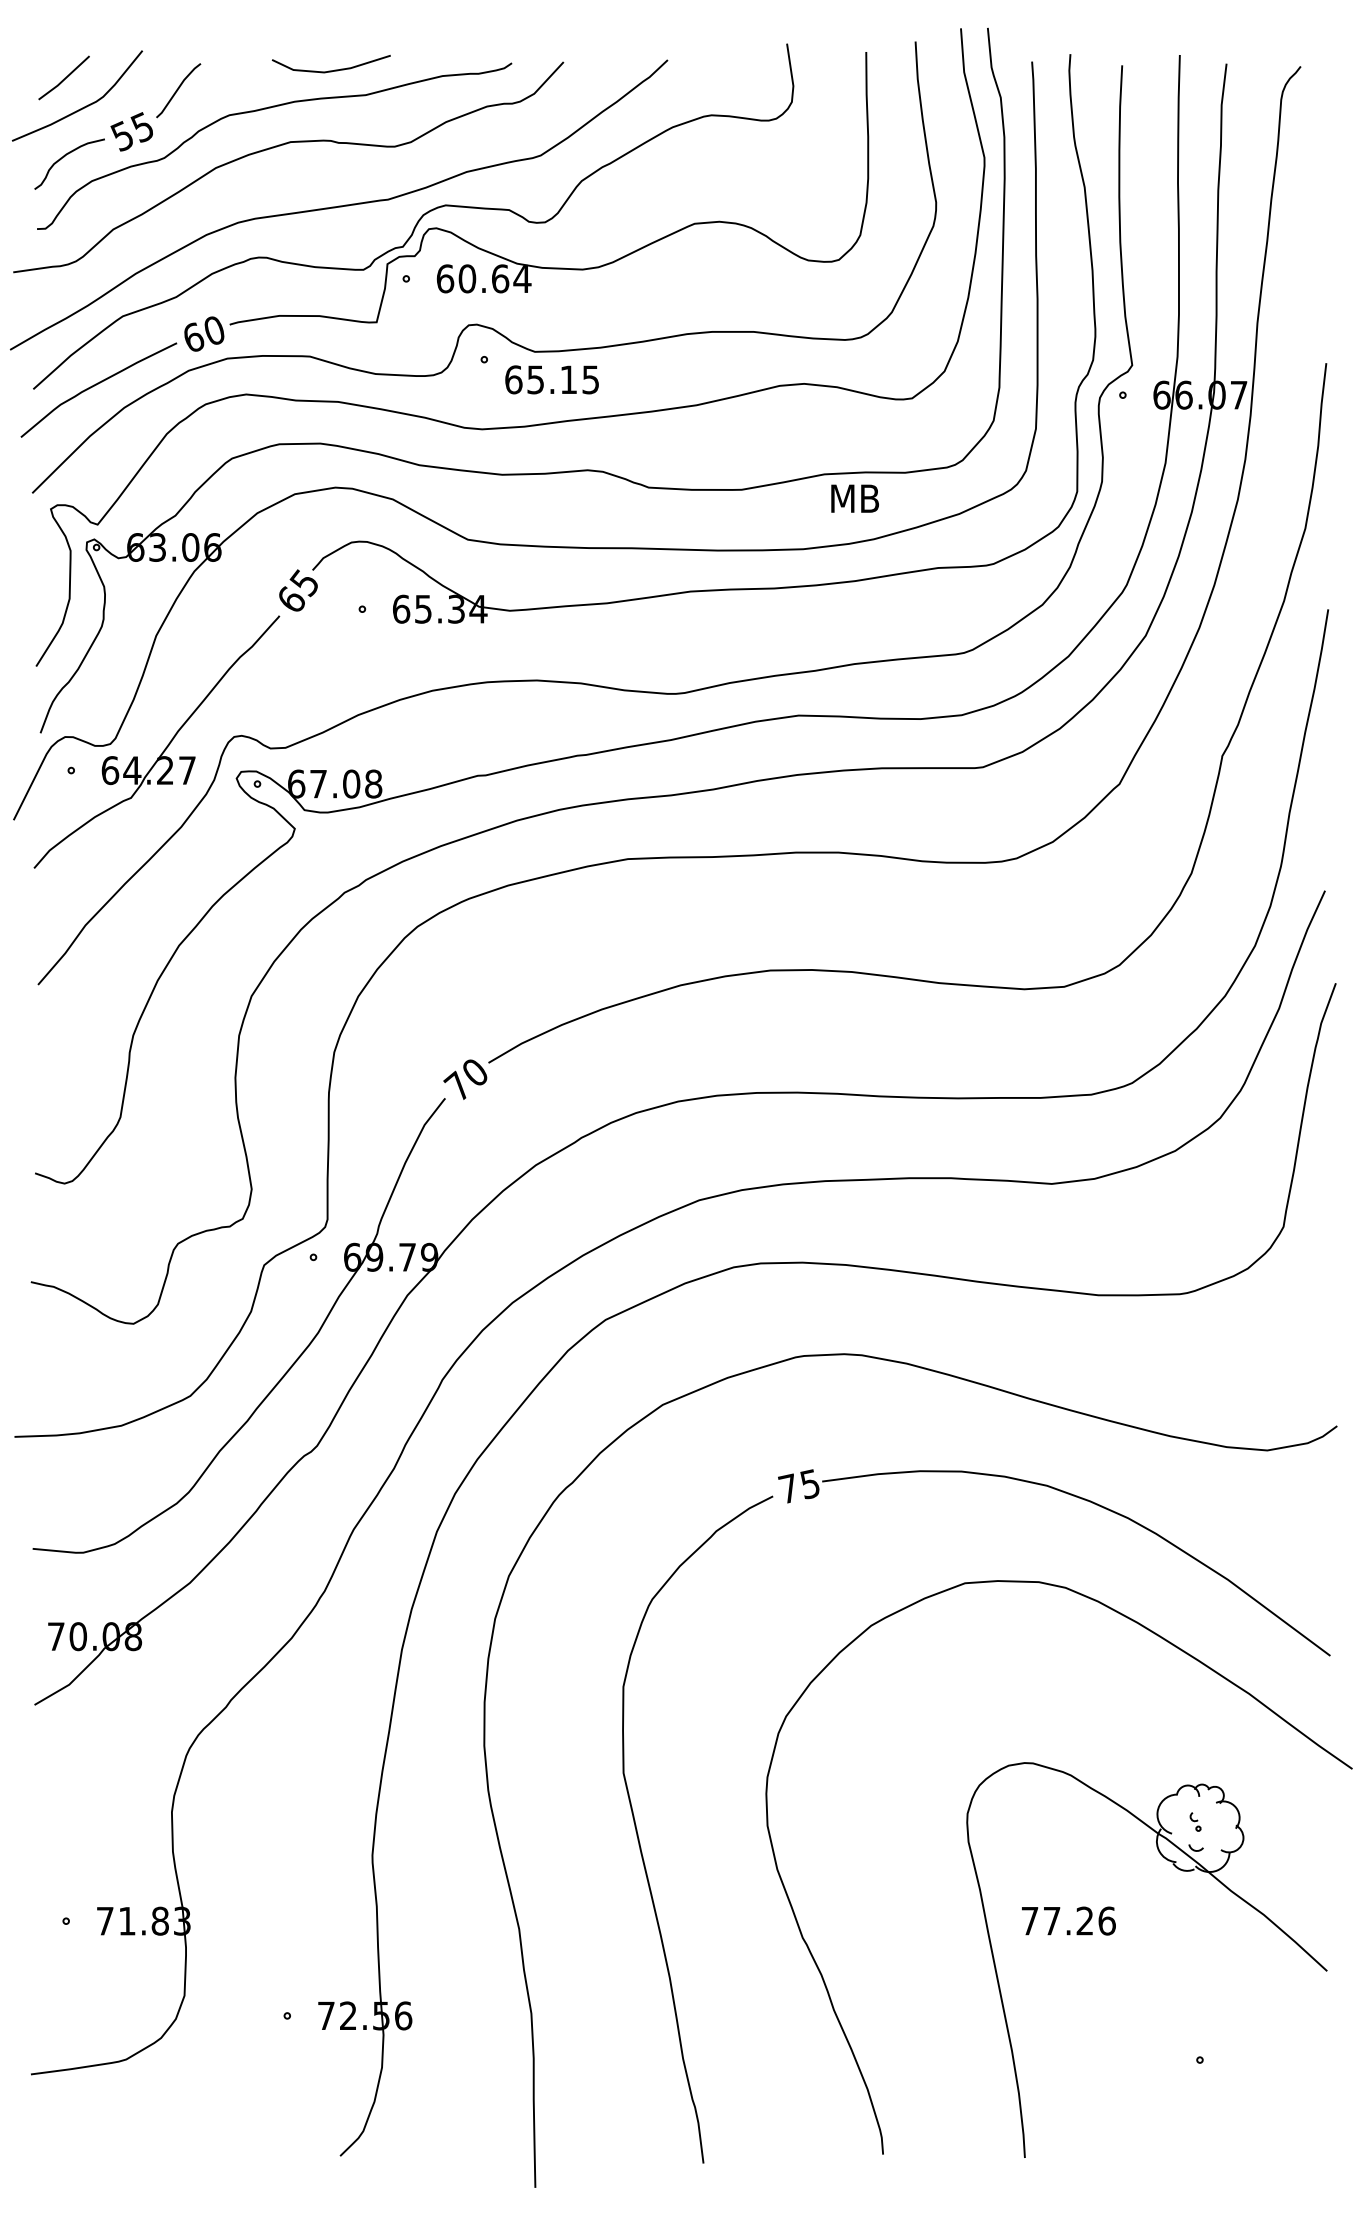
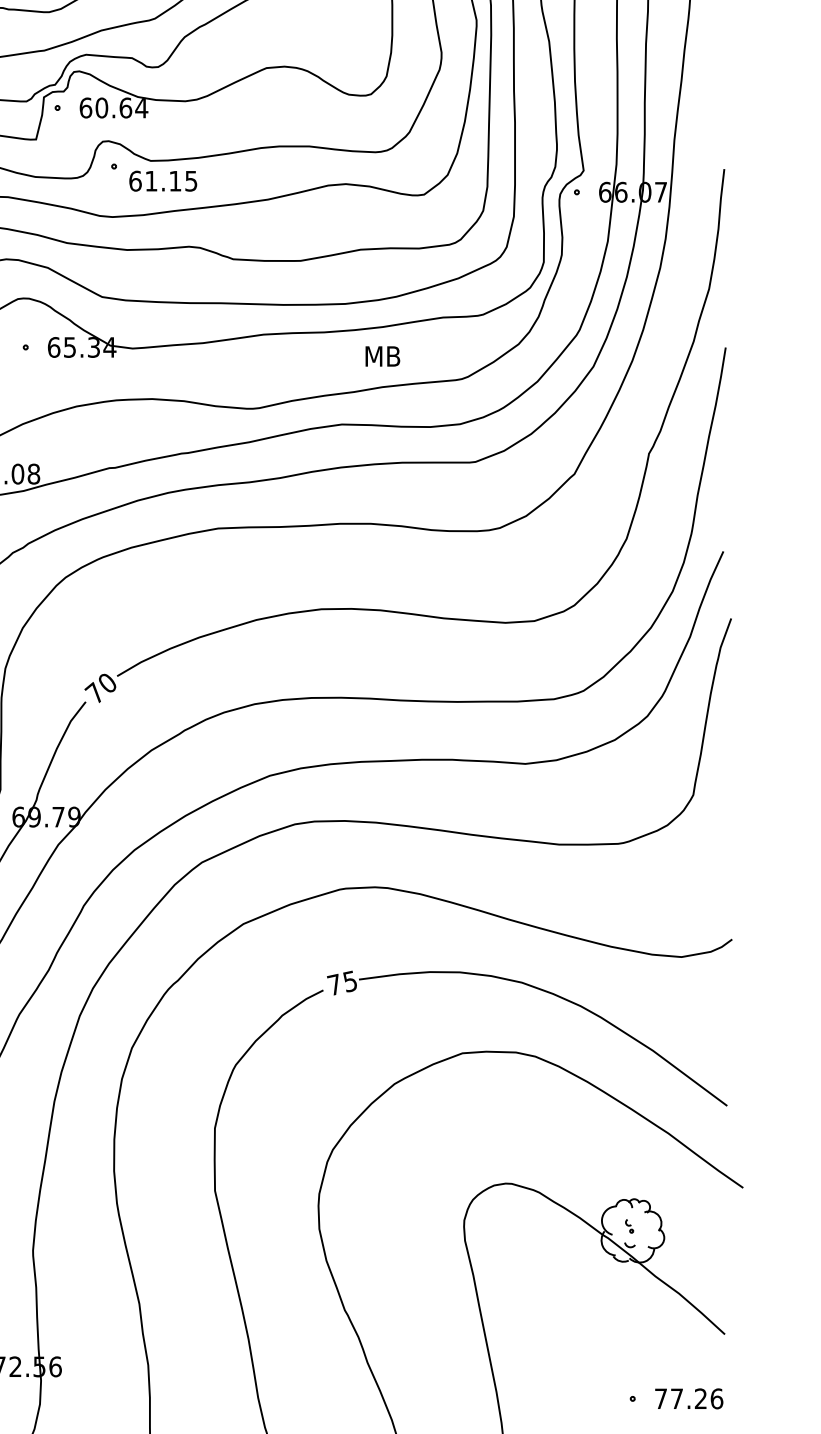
text: (535, 379) -> (151, 180), 65.15 -> 61.15
text: (854, 498) -> (382, 356), moved
text: (1068, 1920) -> (688, 1398), moved

